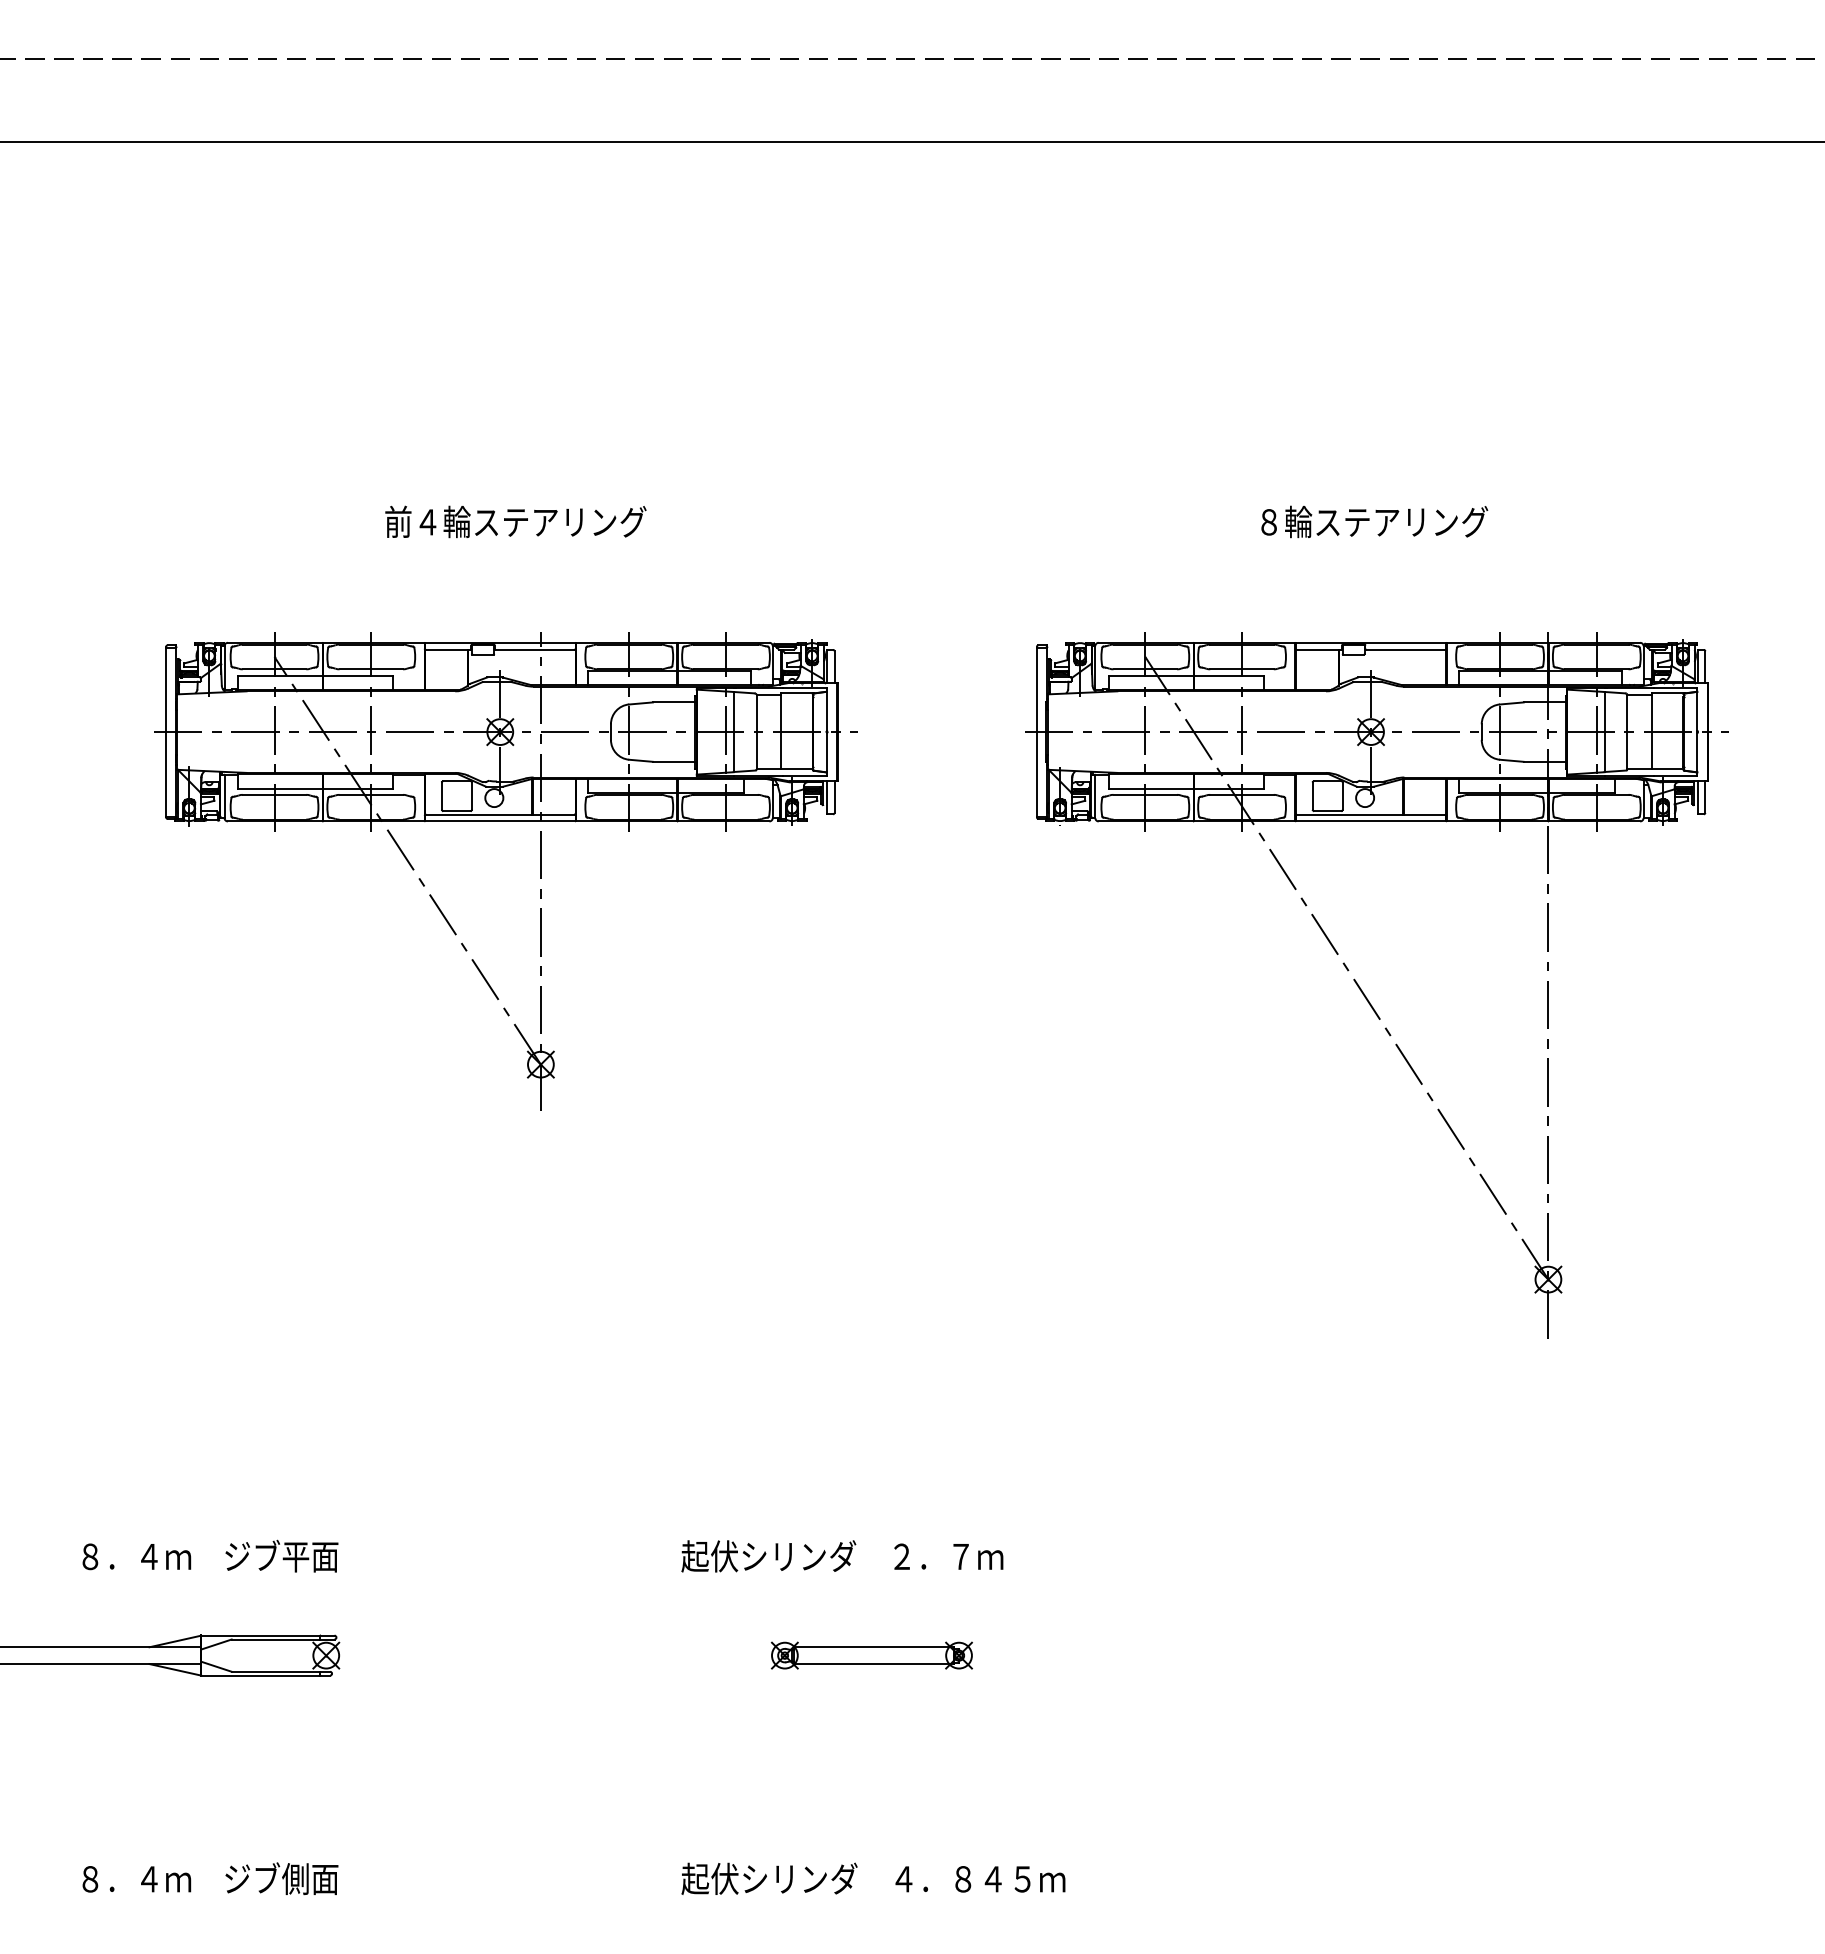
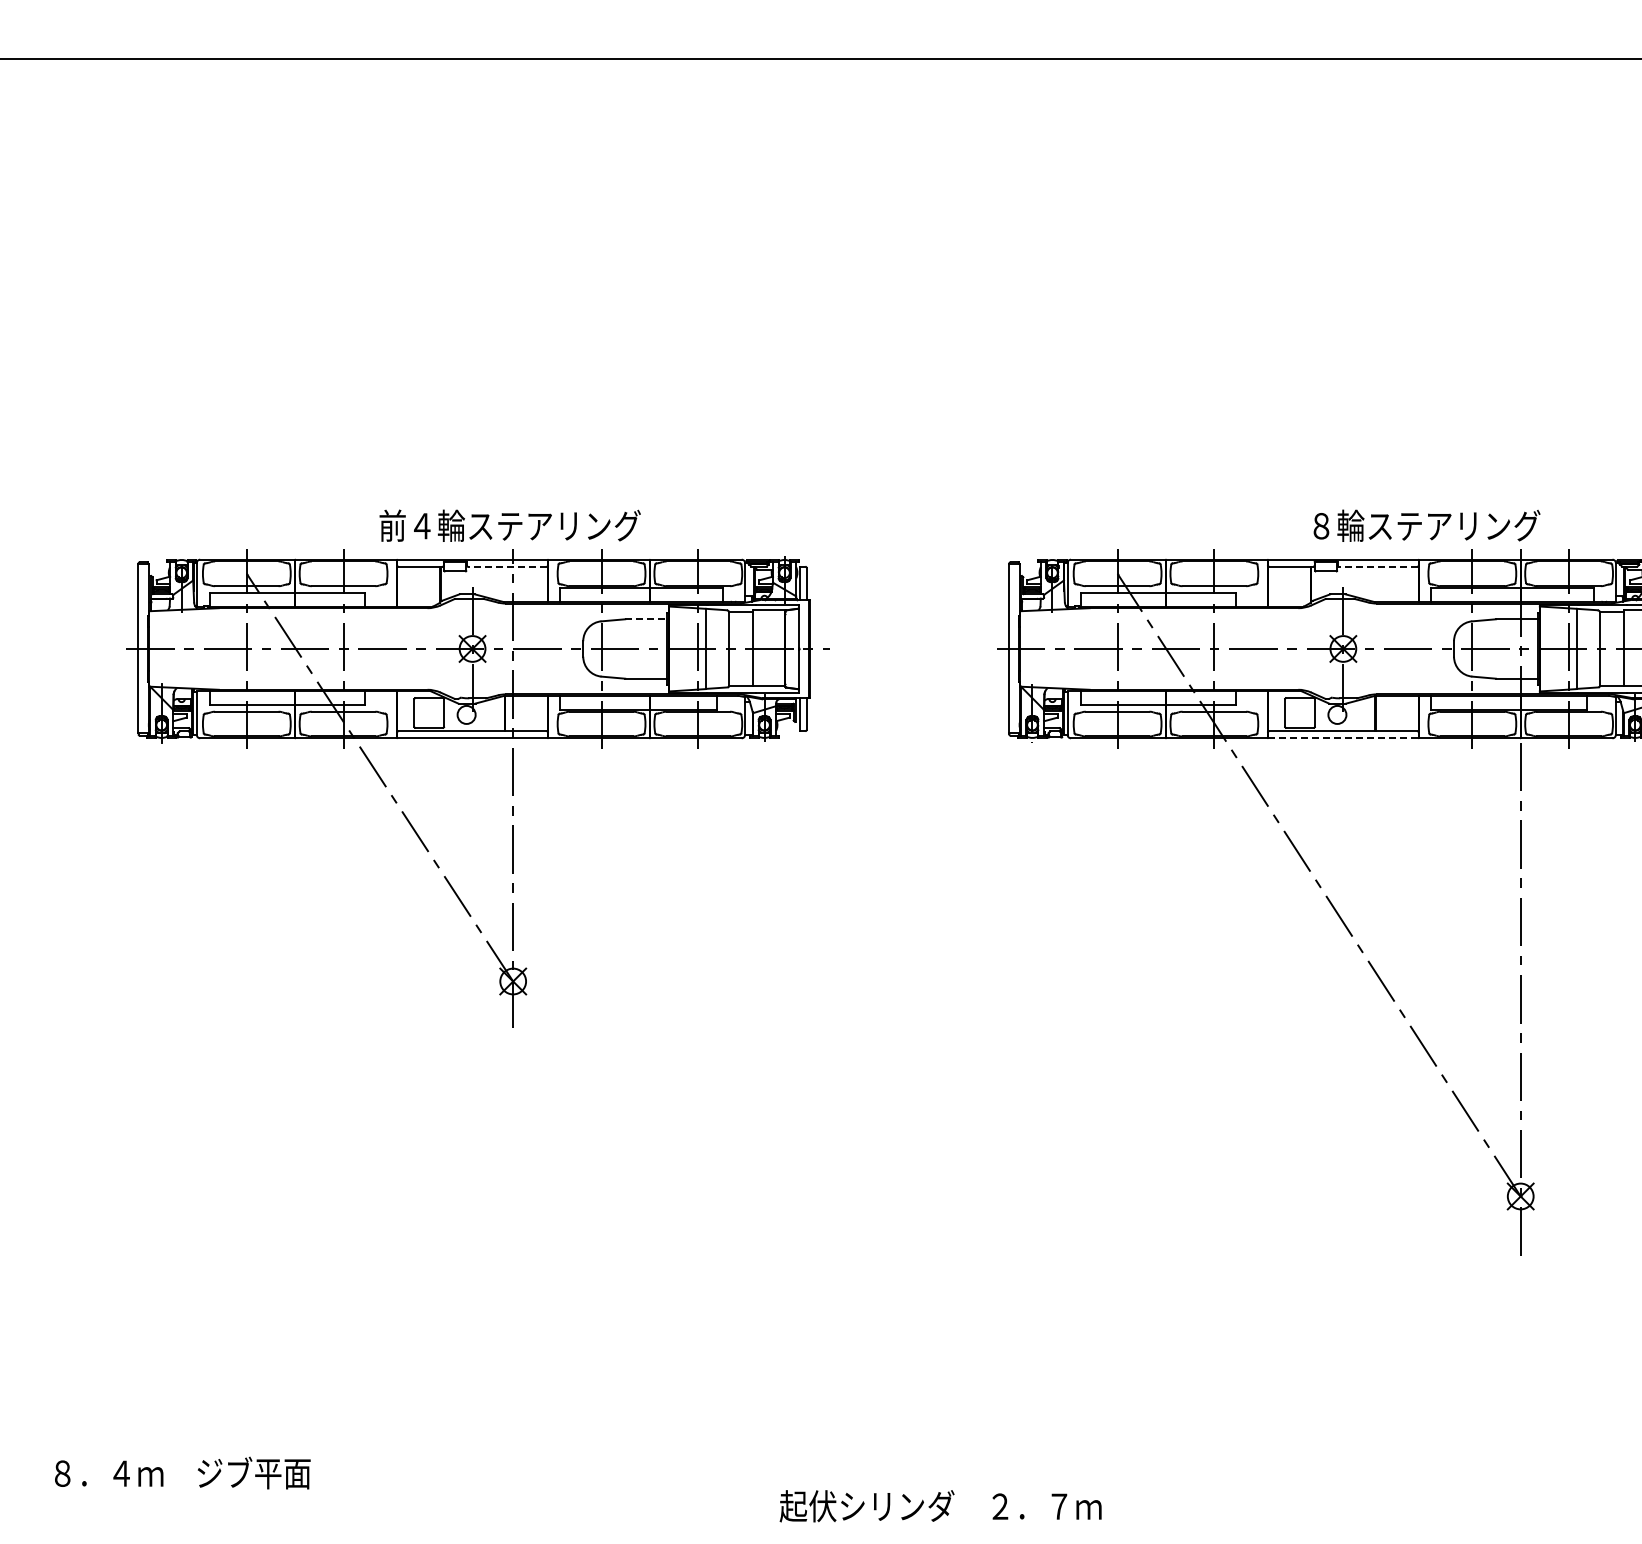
text: (515, 521) -> (509, 525), moved
text: (1374, 521) -> (1426, 525), moved
line: (535, 649) -> (507, 566), solid -> dashed
line: (1405, 649) -> (1377, 566), solid -> dashed
line: (674, 702) -> (646, 619), solid -> dashed
line: (1371, 821) -> (1343, 738), solid -> dashed
text: (842, 1556) -> (940, 1506), moved

